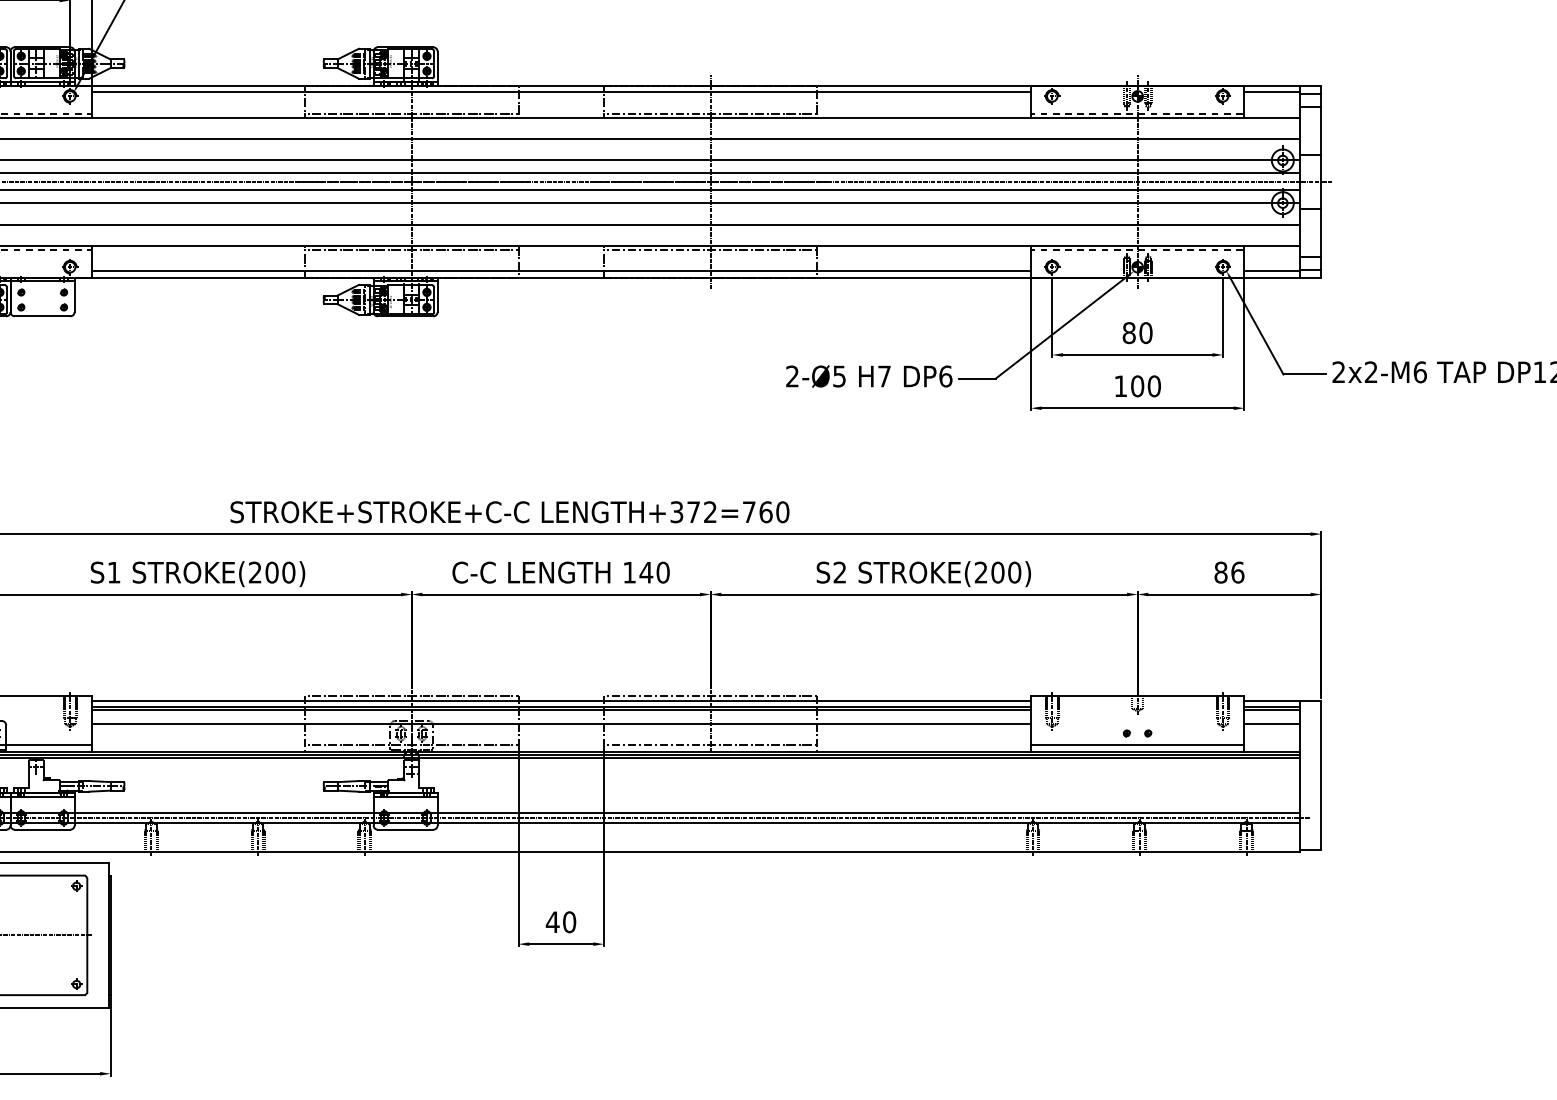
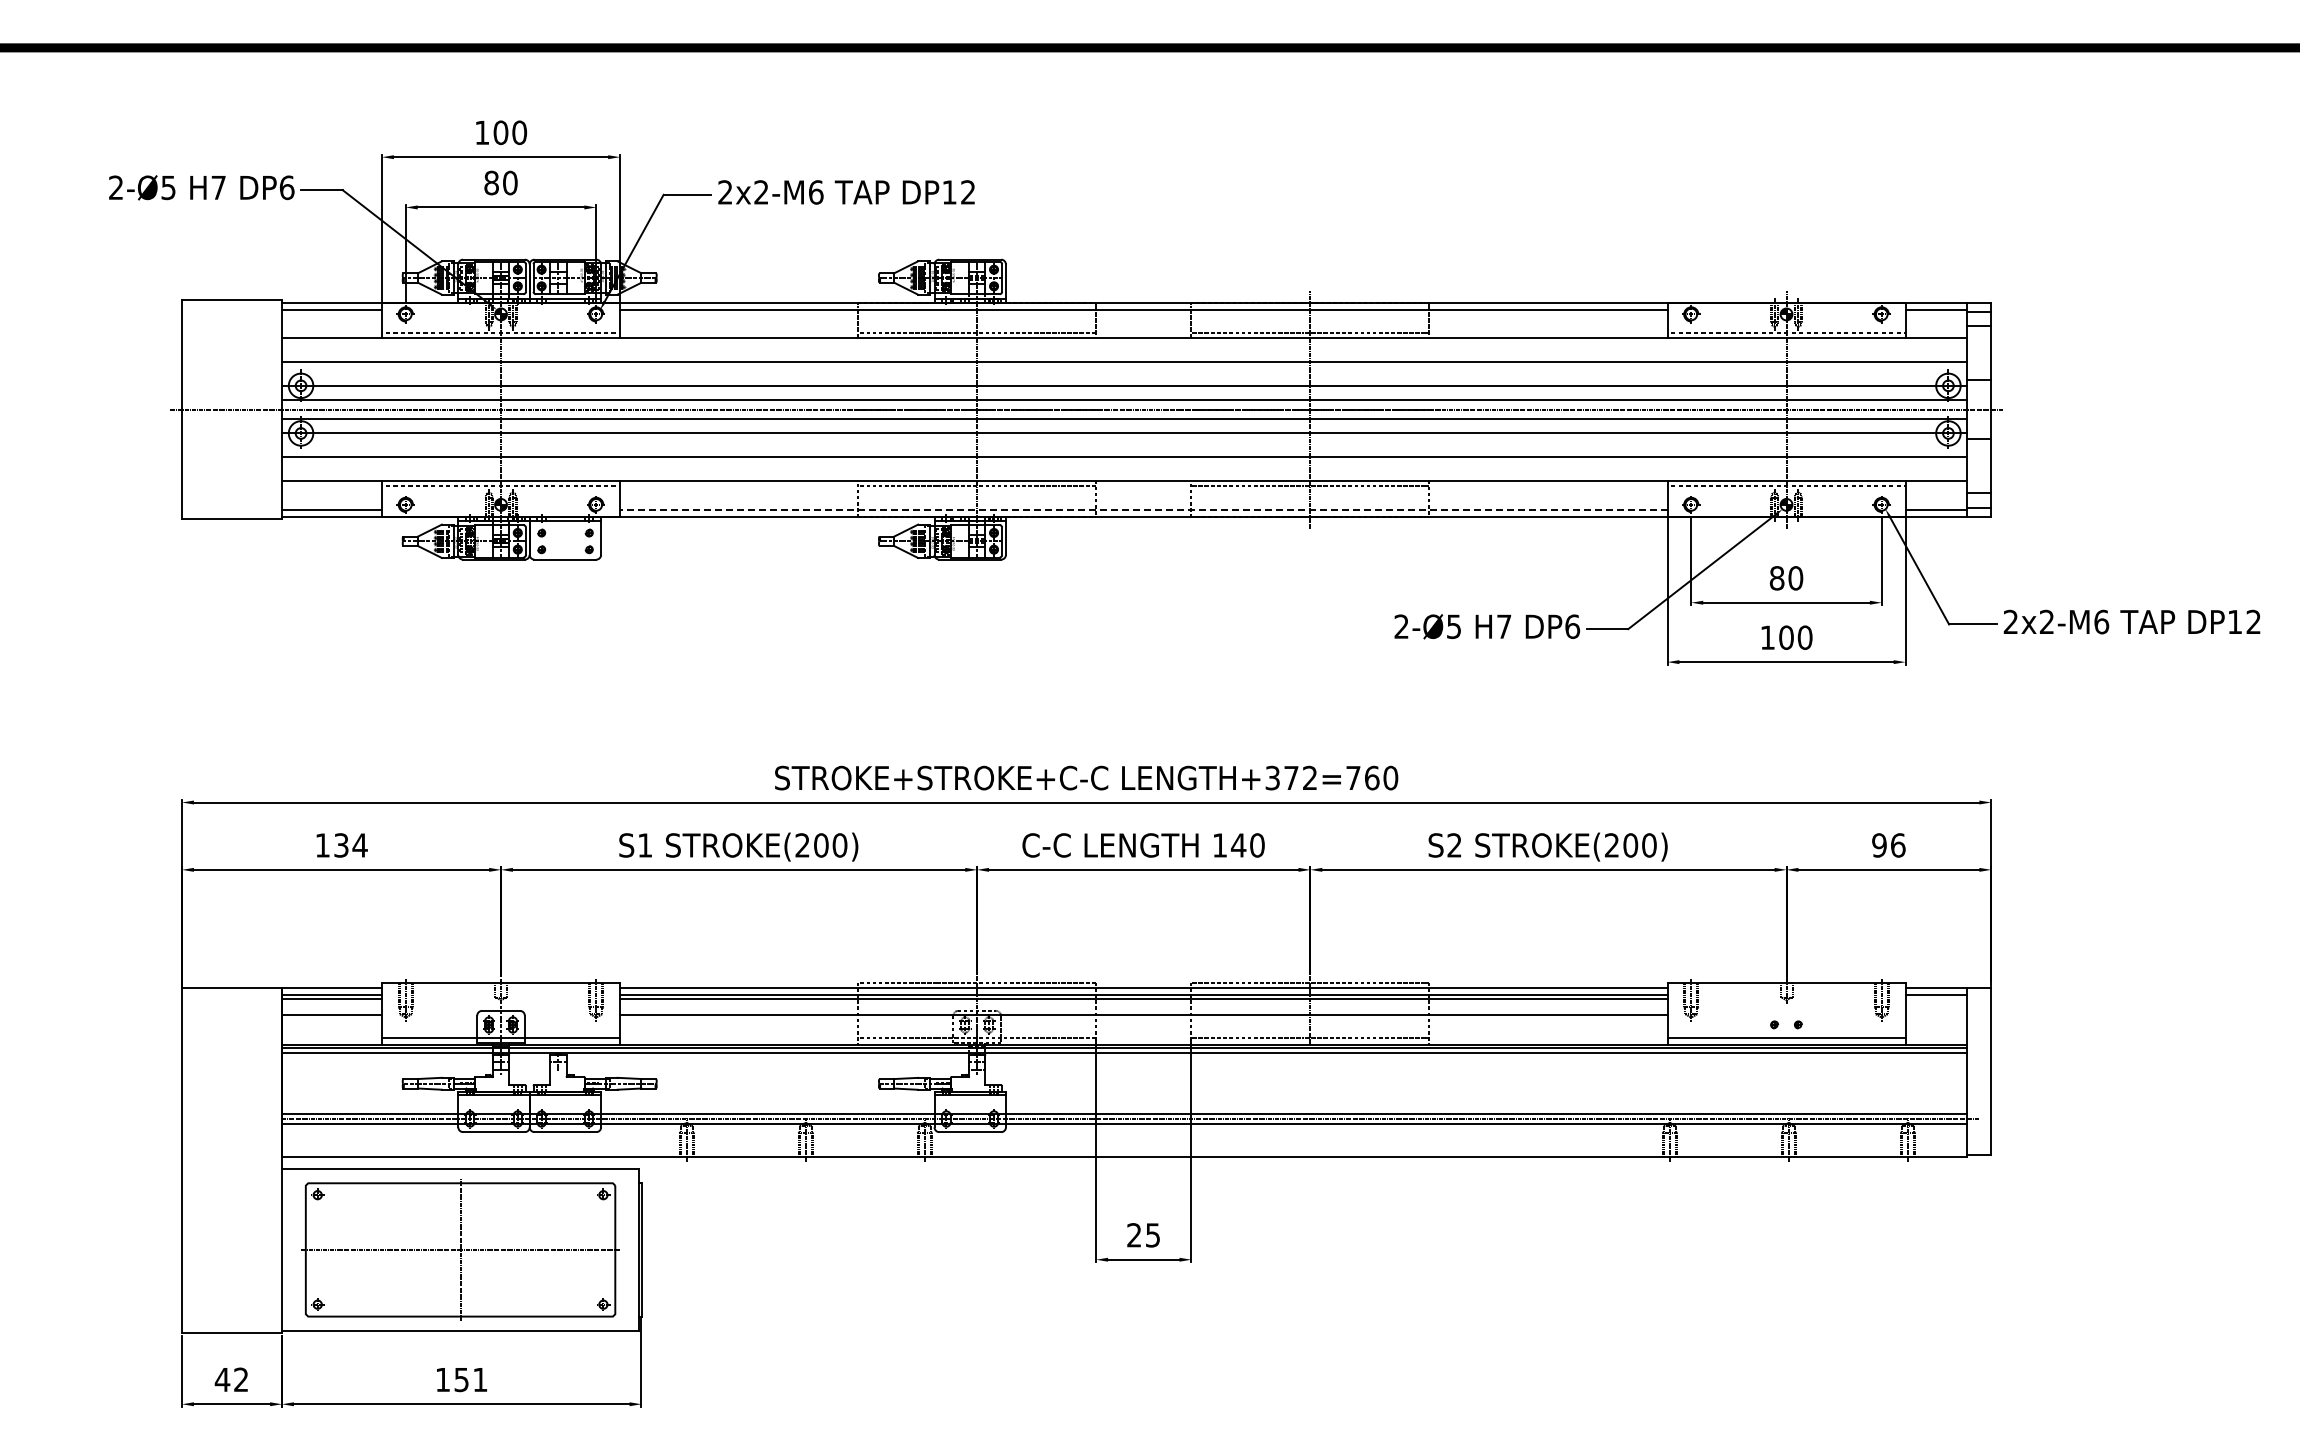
line: (560, 271) -> (1143, 509), solid -> dashed
text: (1221, 572) -> (1879, 845), 86 -> 96
line: (1272, 710) -> (1936, 999), removed
line: (1272, 724) -> (1936, 1014), removed
text: (560, 922) -> (1143, 1235), 40 -> 25

